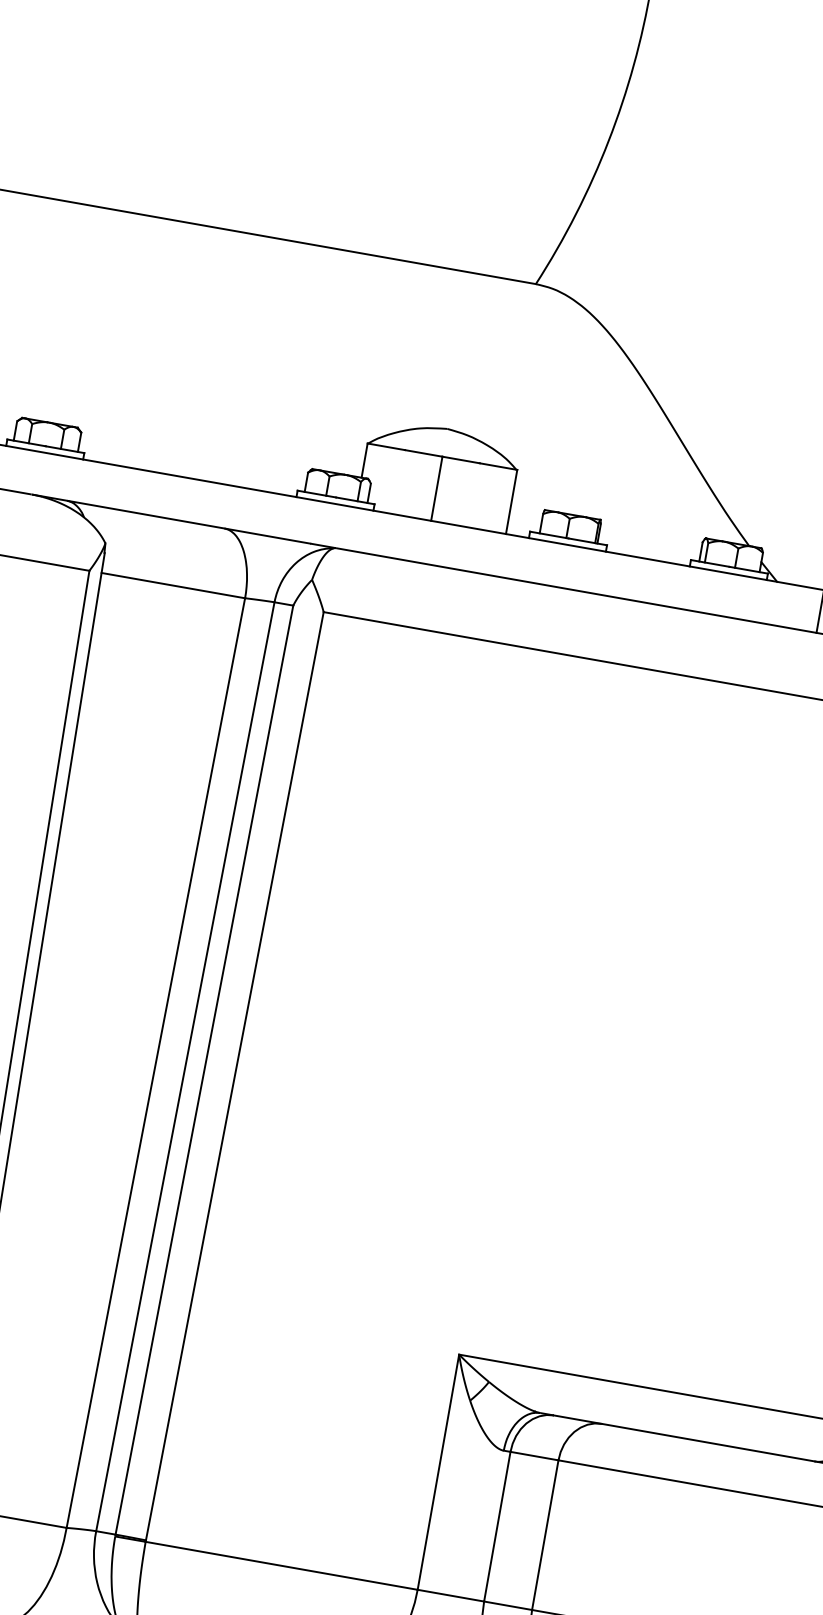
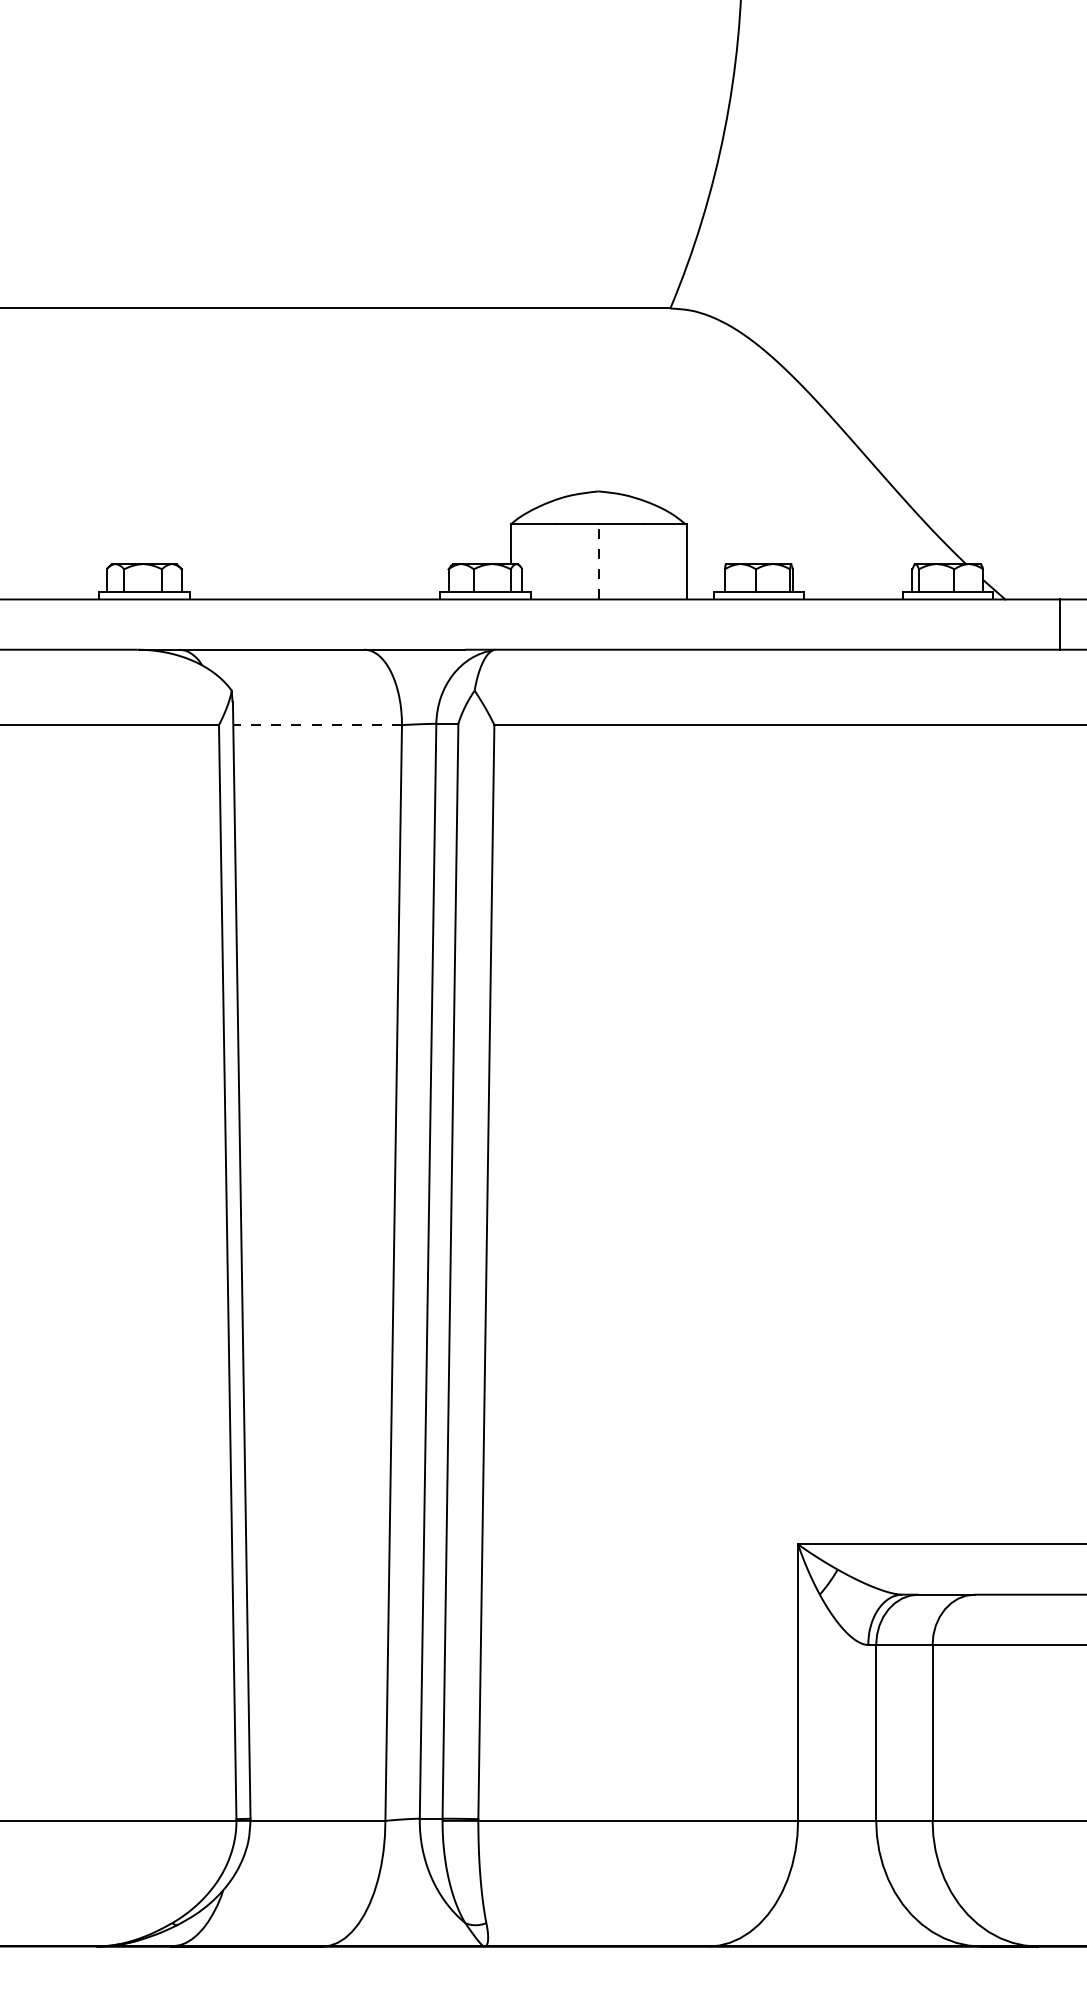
line: (436, 488) -> (598, 561), solid -> dashed
line: (173, 585) -> (317, 725), solid -> dashed

